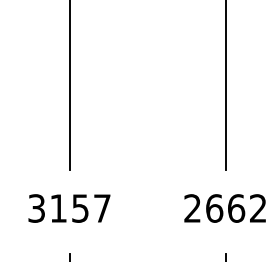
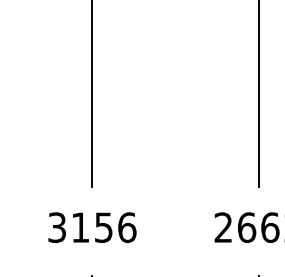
text: (102, 208) -> (127, 227), 3157 -> 3156

